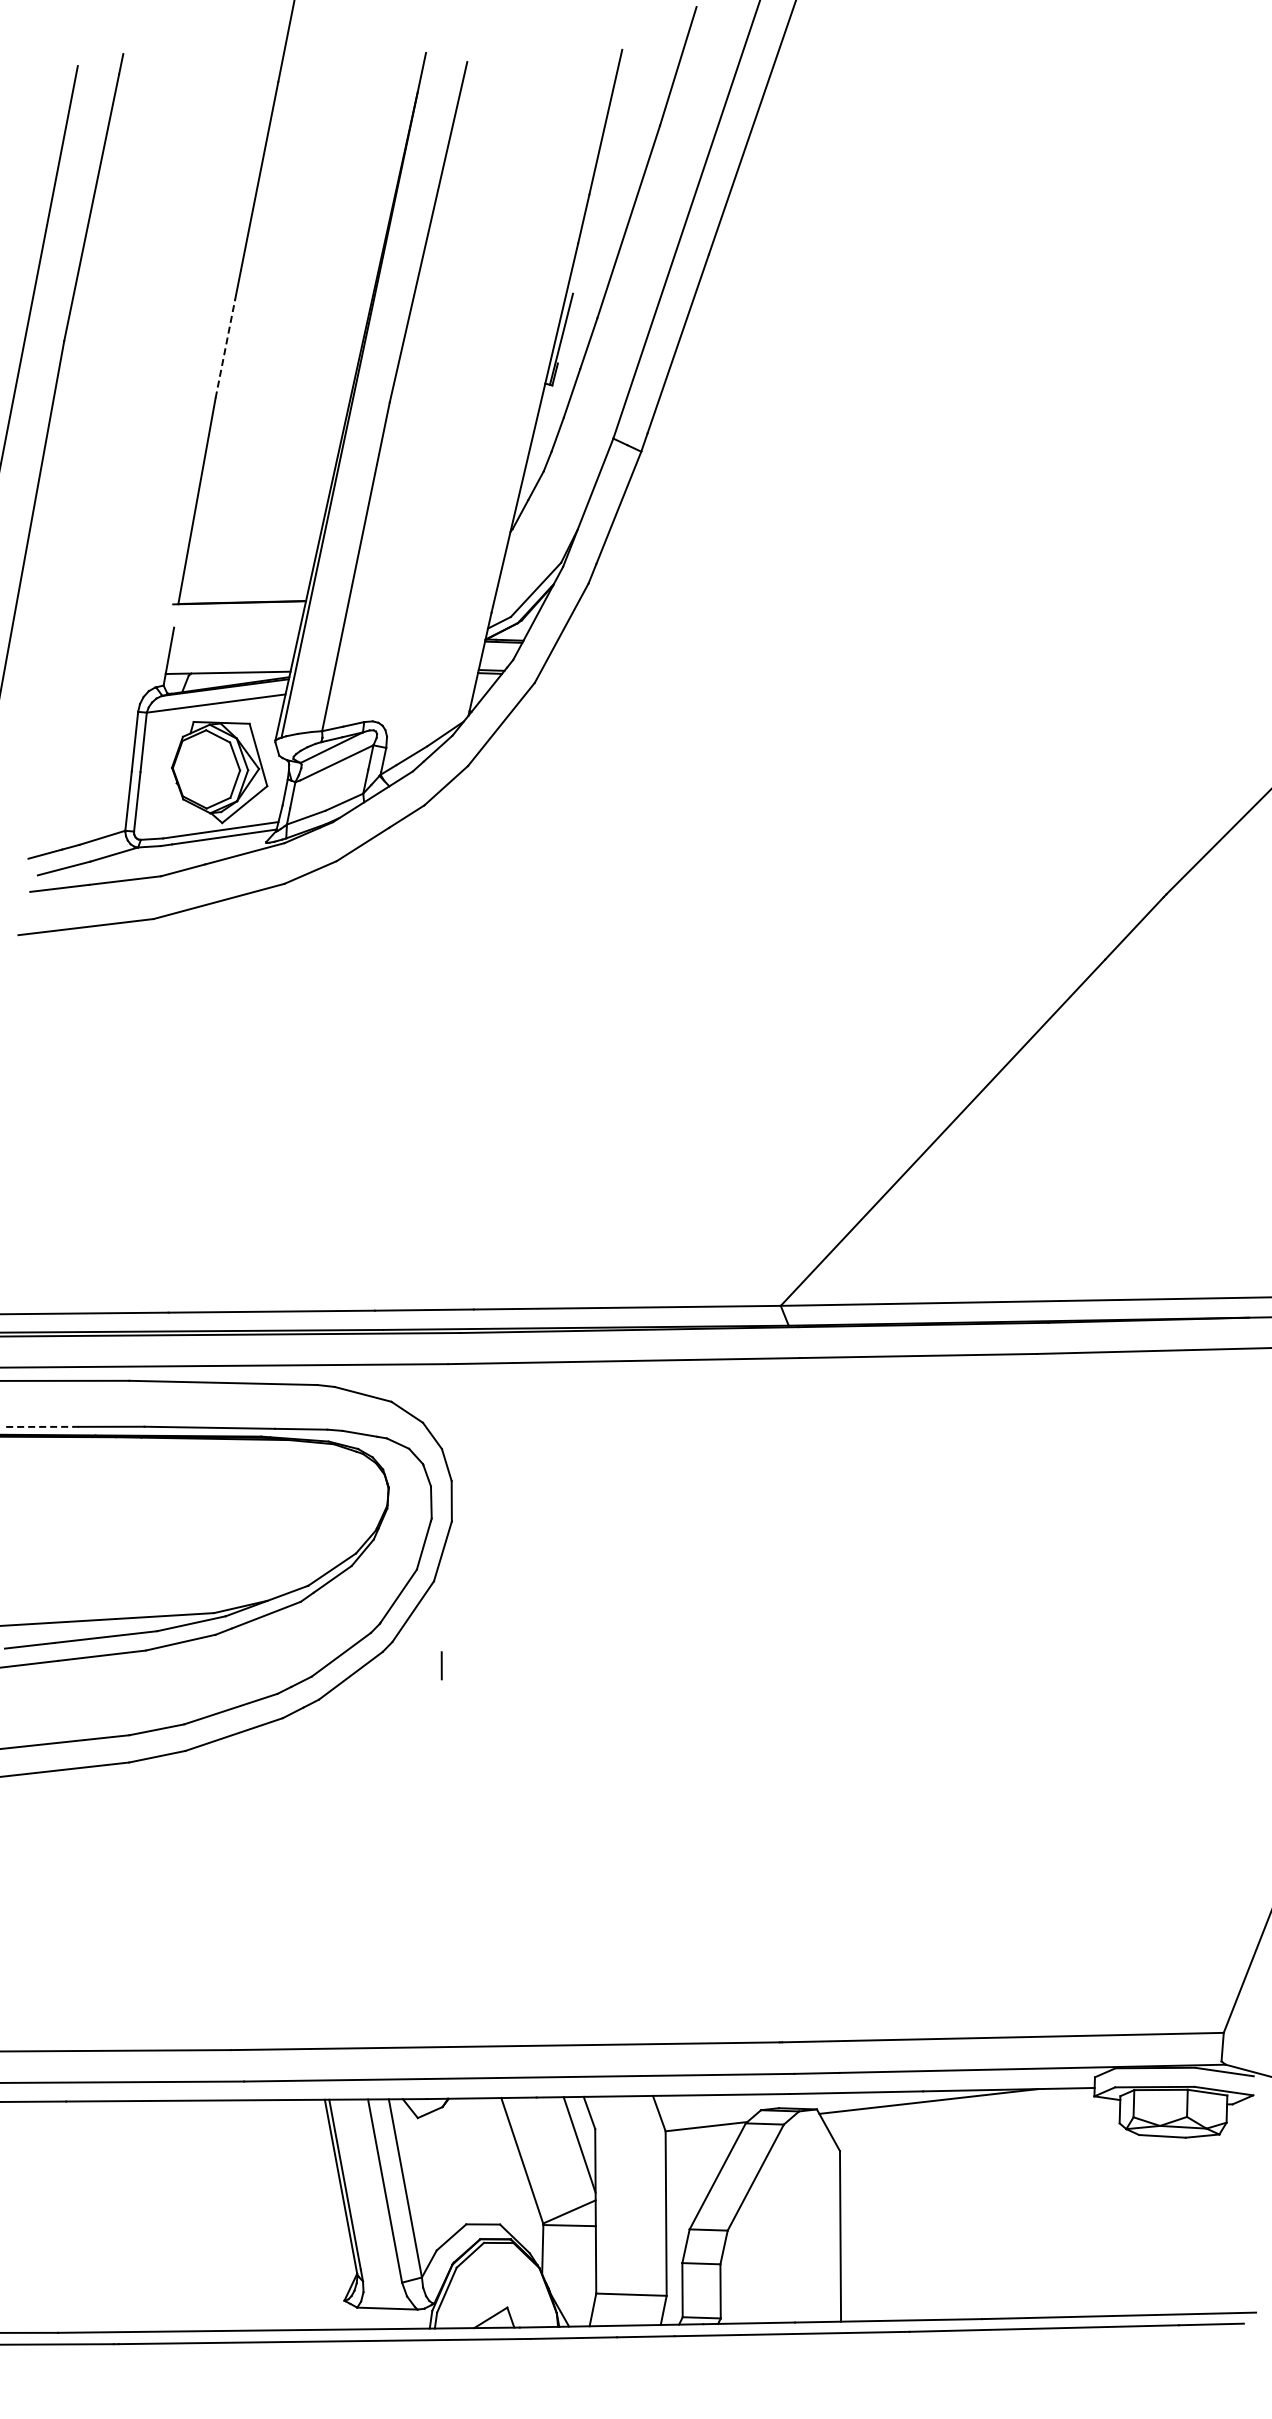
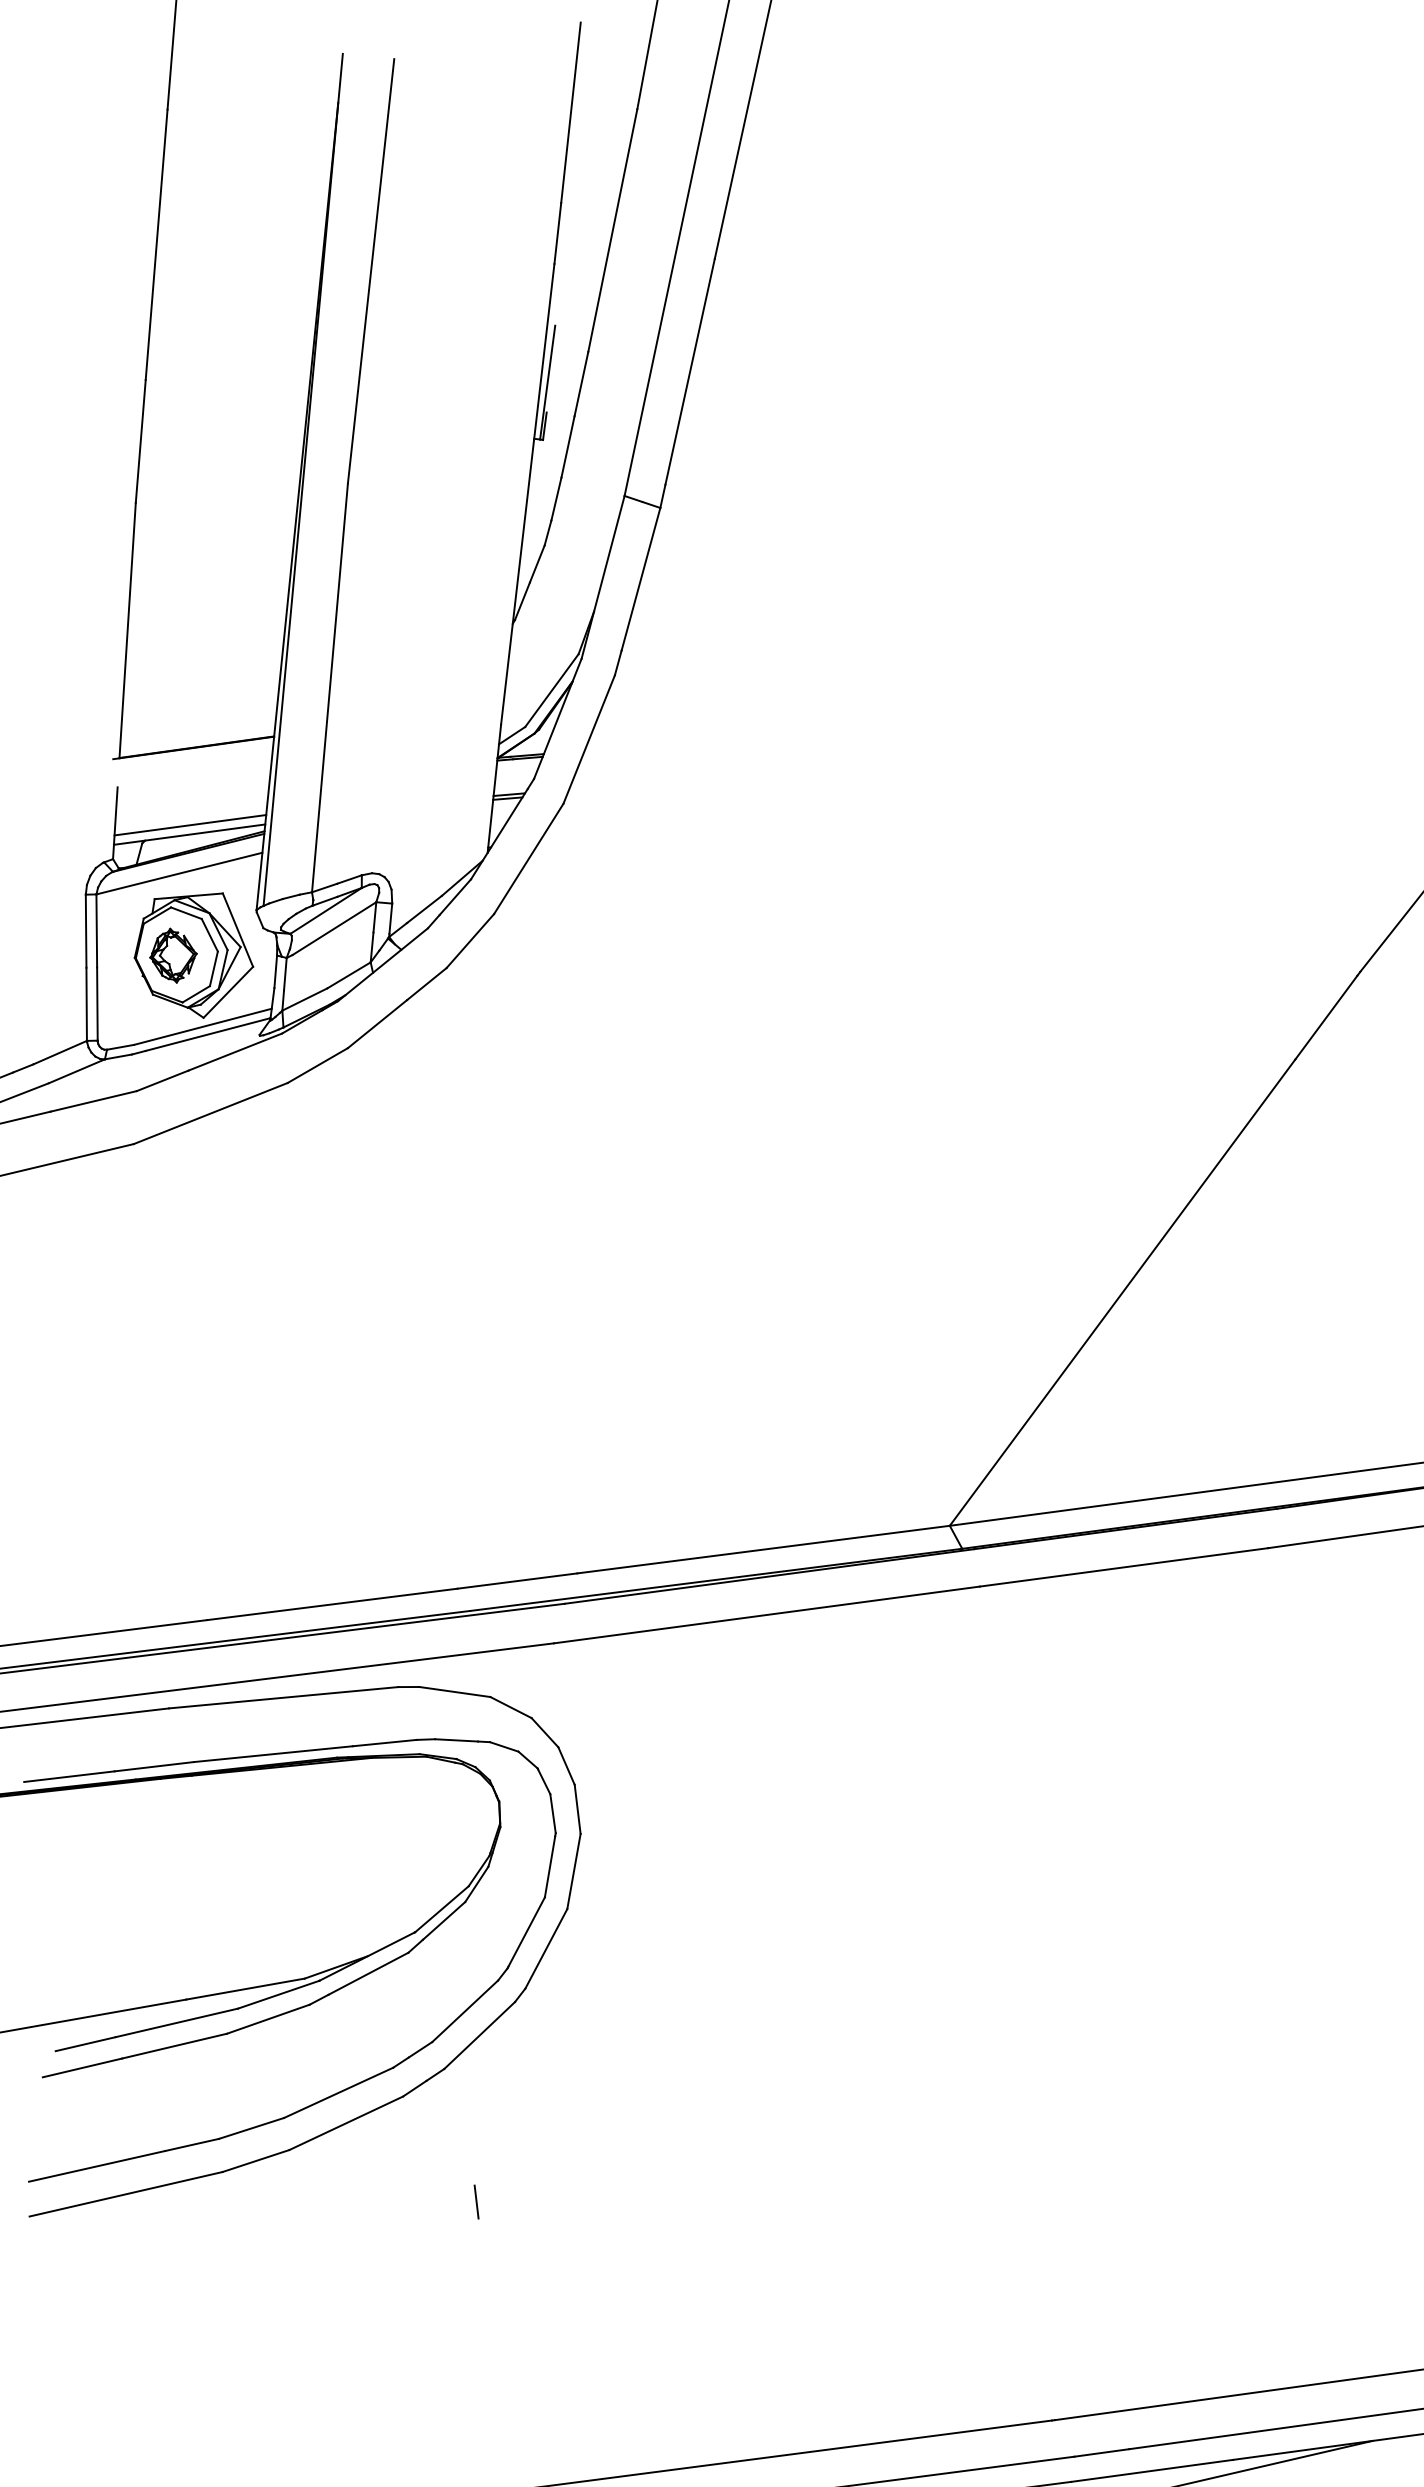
line: (225, 348) -> (140, 441), dashed -> solid
line: (229, 665) -> (190, 825), added
part: (203, 769) -> (173, 955), added
line: (41, 1426) -> (68, 1776), dashed -> solid
line: (441, 1665) -> (476, 2201), moved

